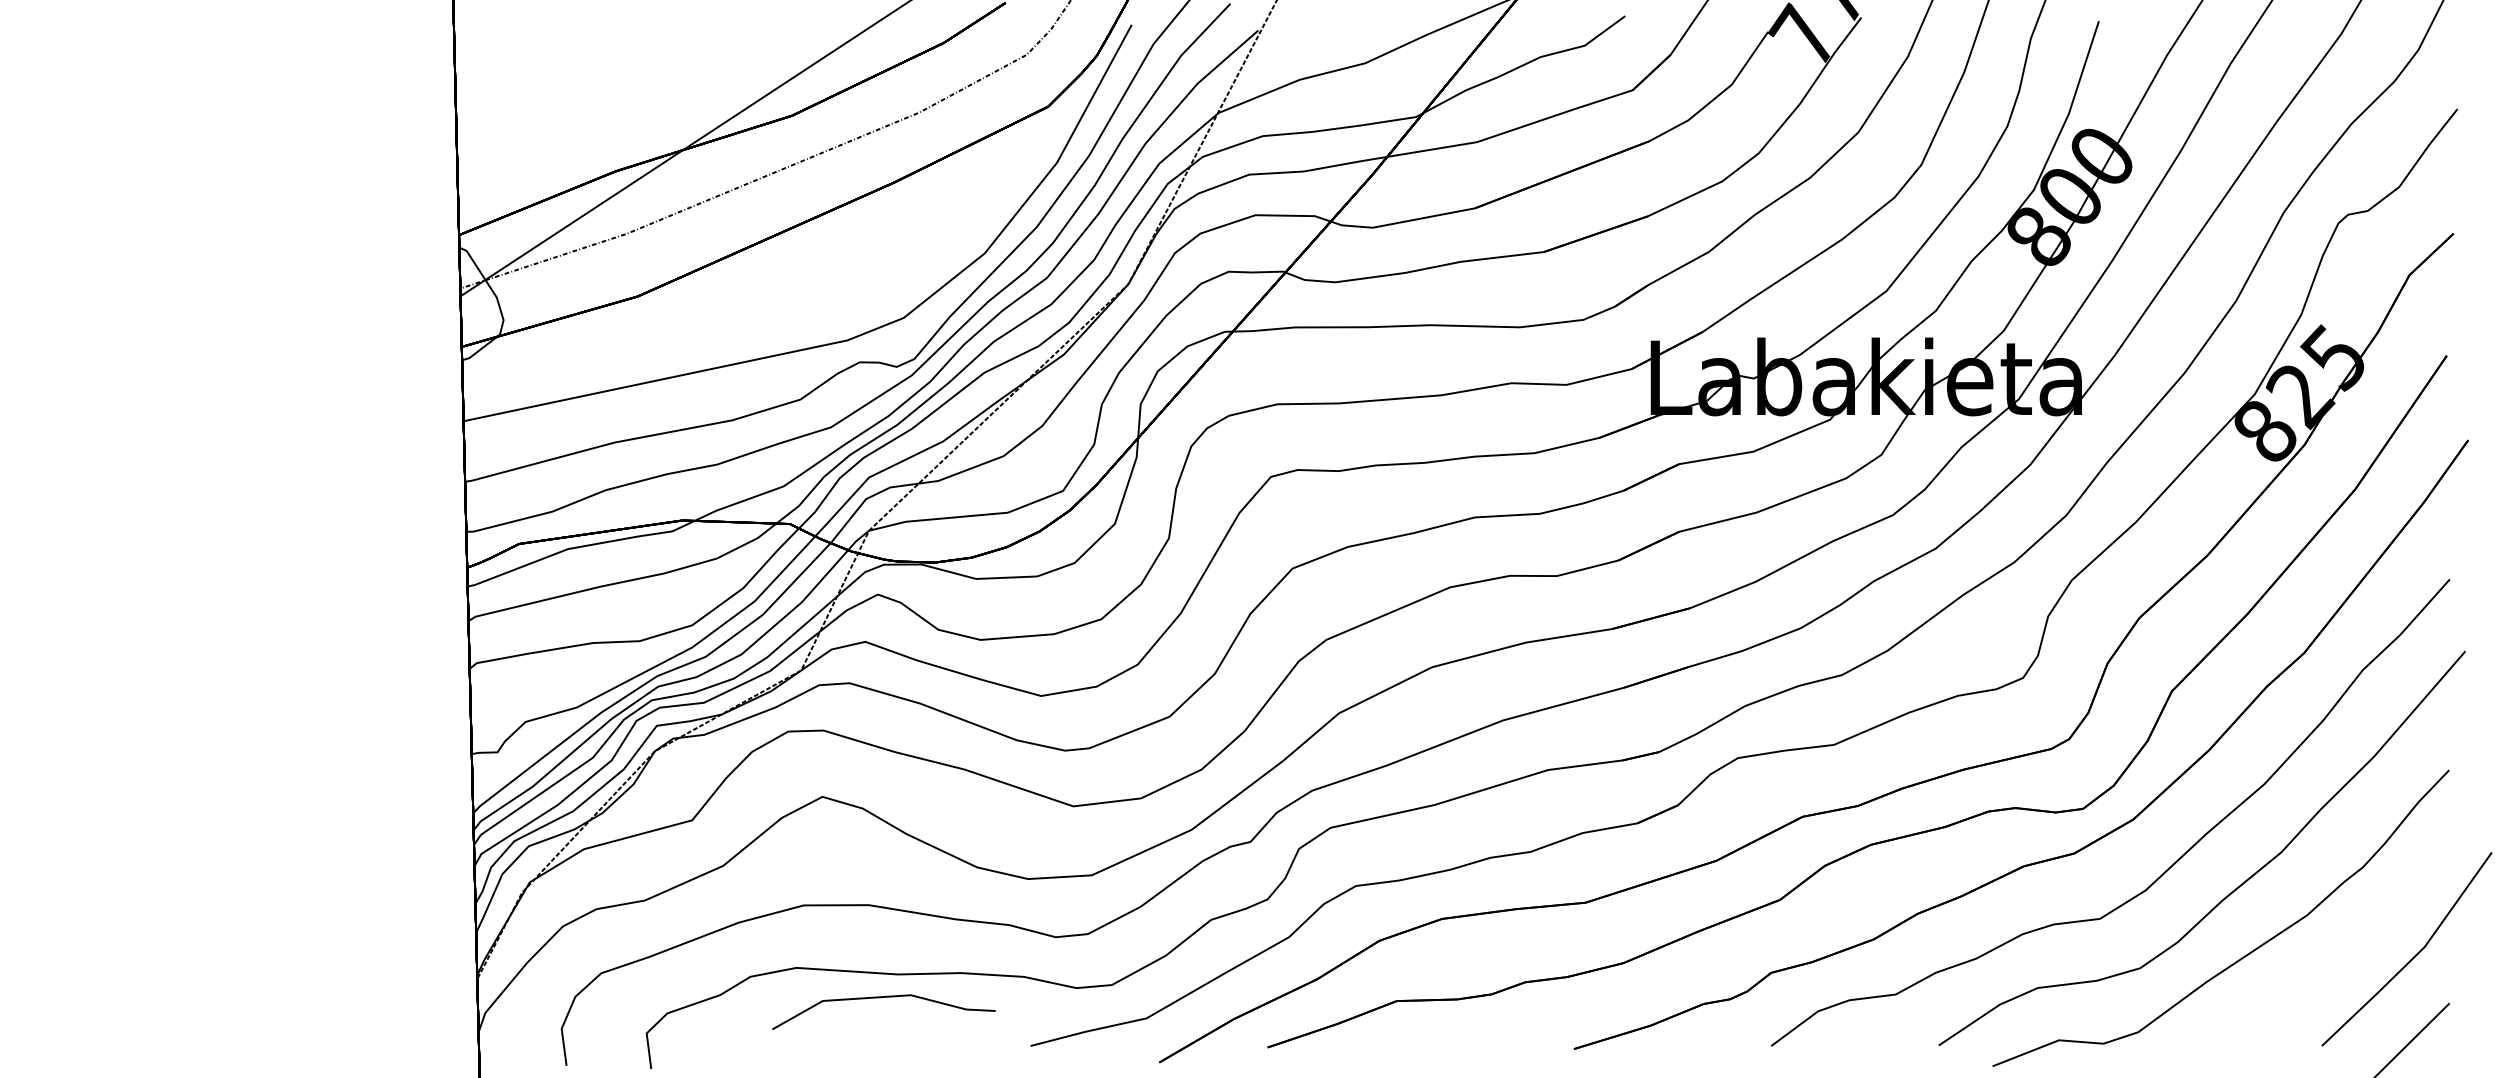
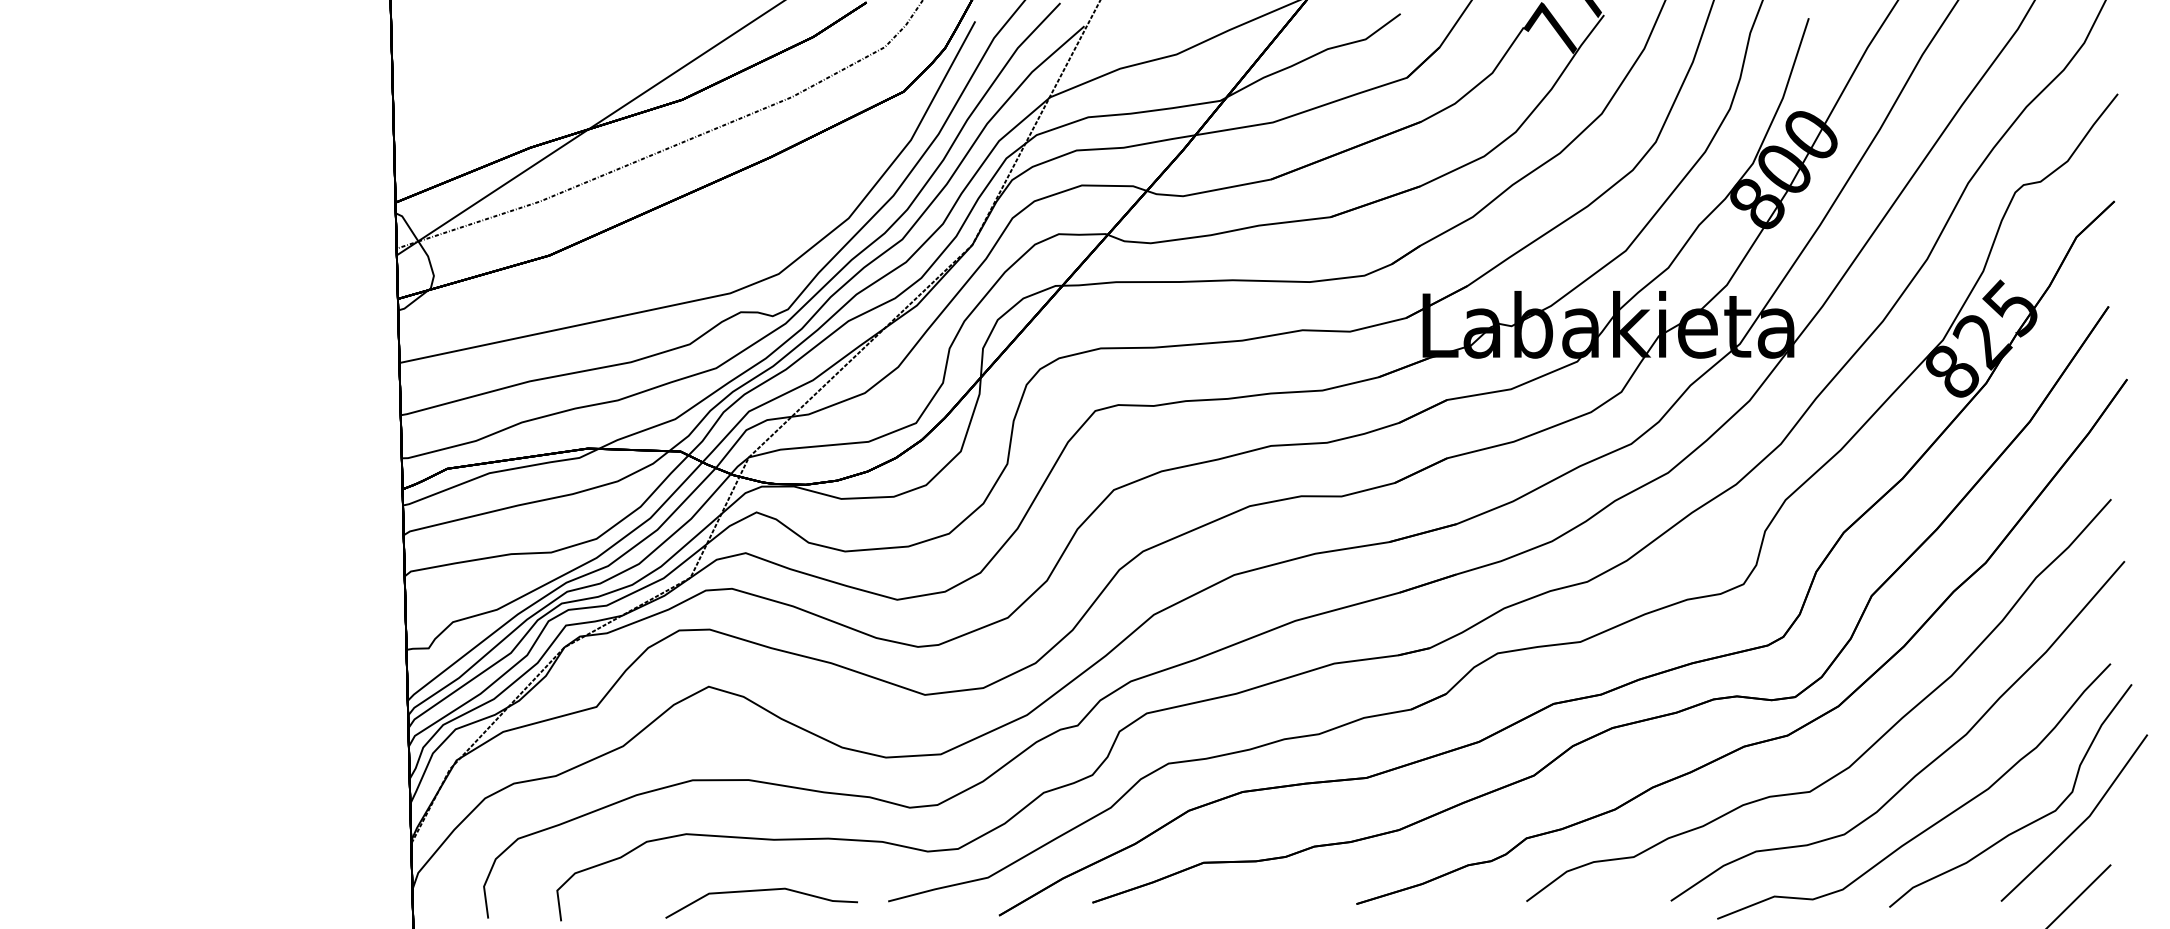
curve: (2349, 957) -> (2024, 825), added
line: (883, 998) -> (761, 891), moved

